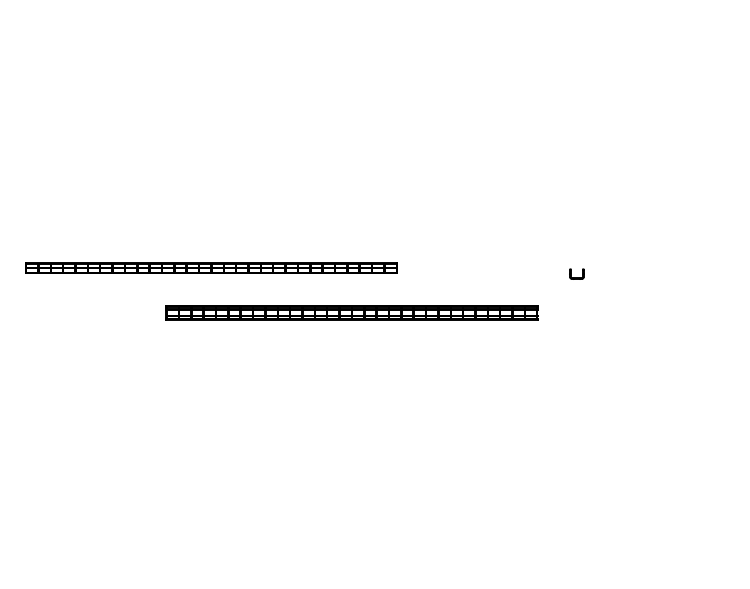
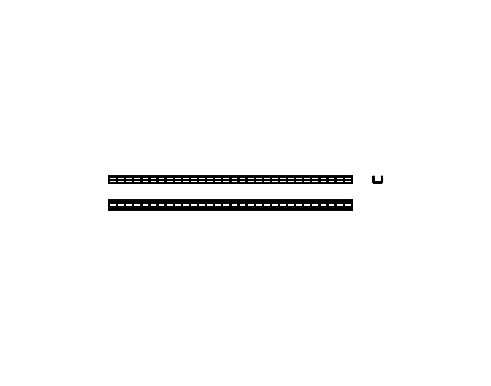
part: (211, 267) -> (230, 179), moved

